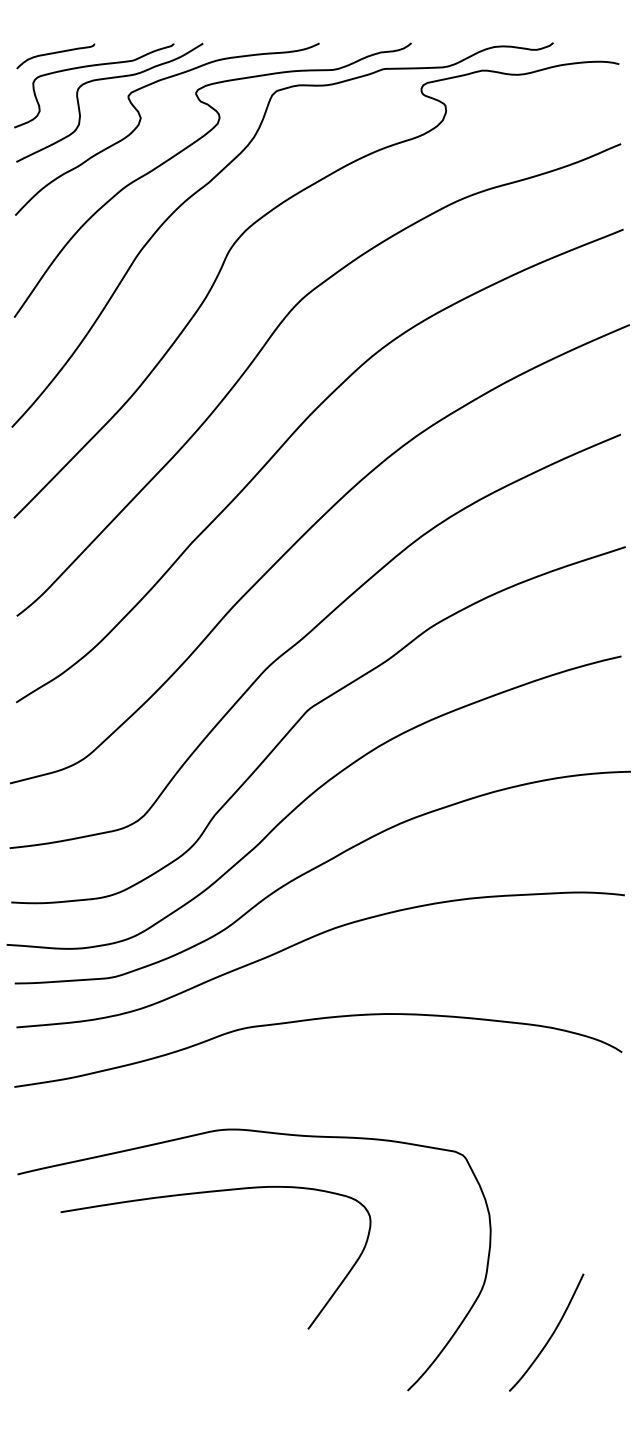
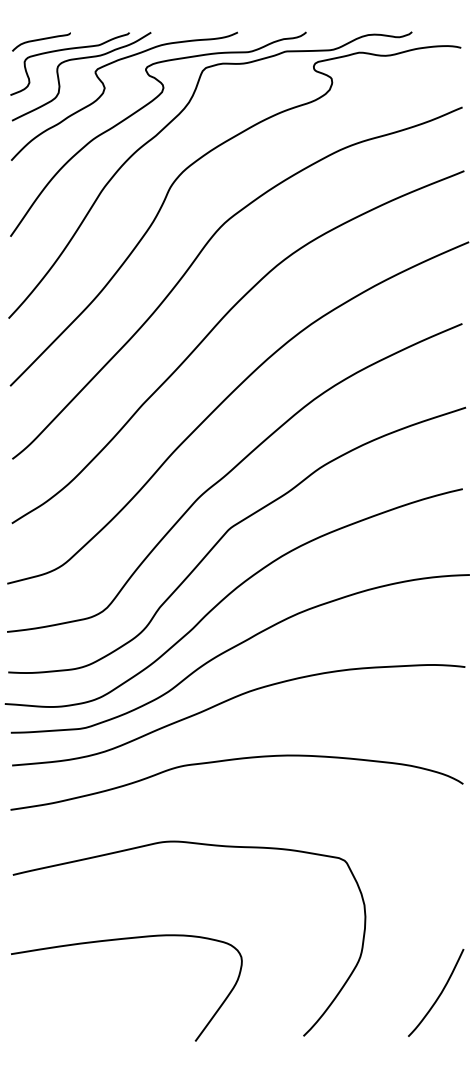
curve: (206, 1193) -> (119, 940), moved
curve: (551, 1334) -> (439, 994), moved

